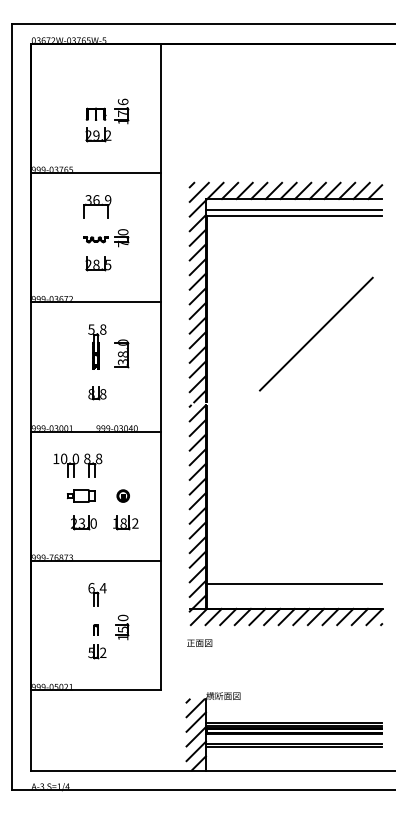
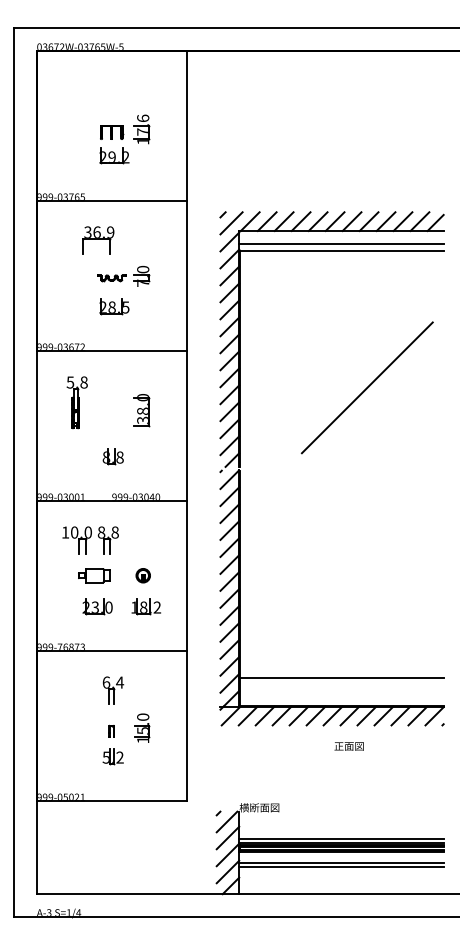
part: (97, 206) -> (98, 239), moved
part: (97, 346) -> (77, 402), moved
text: (199, 642) -> (348, 745), moved

